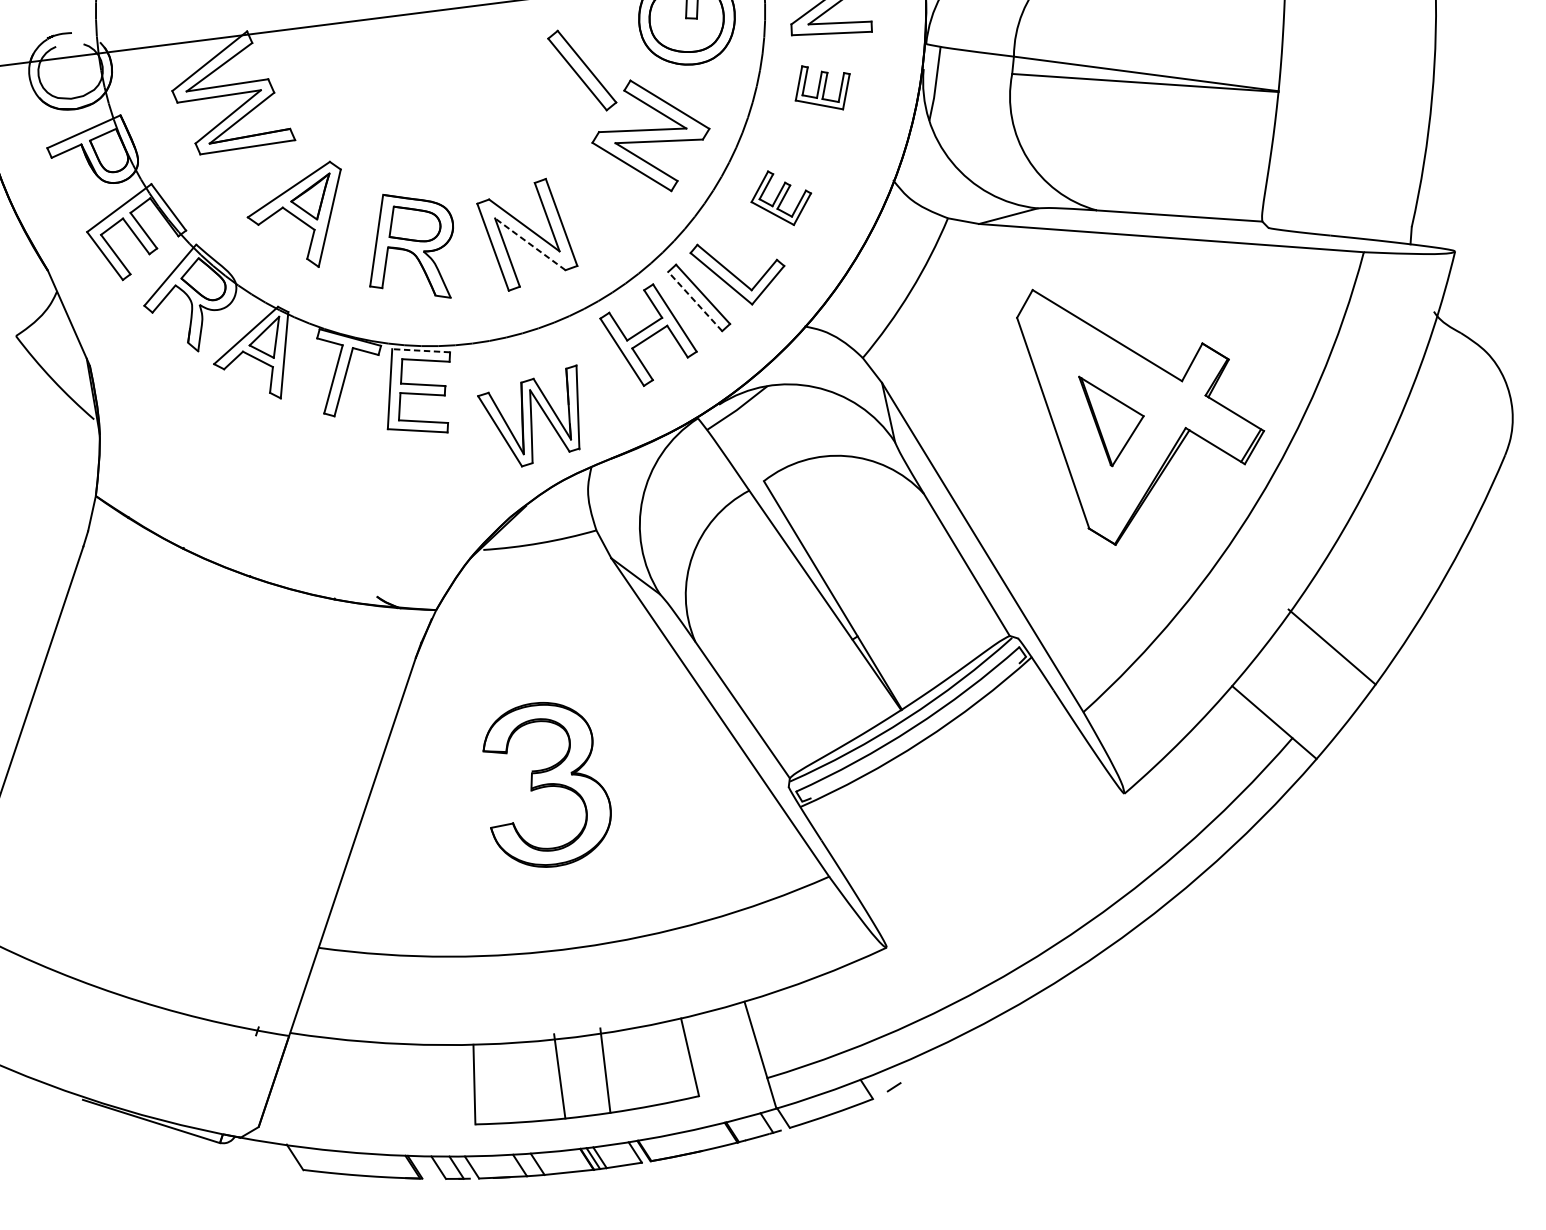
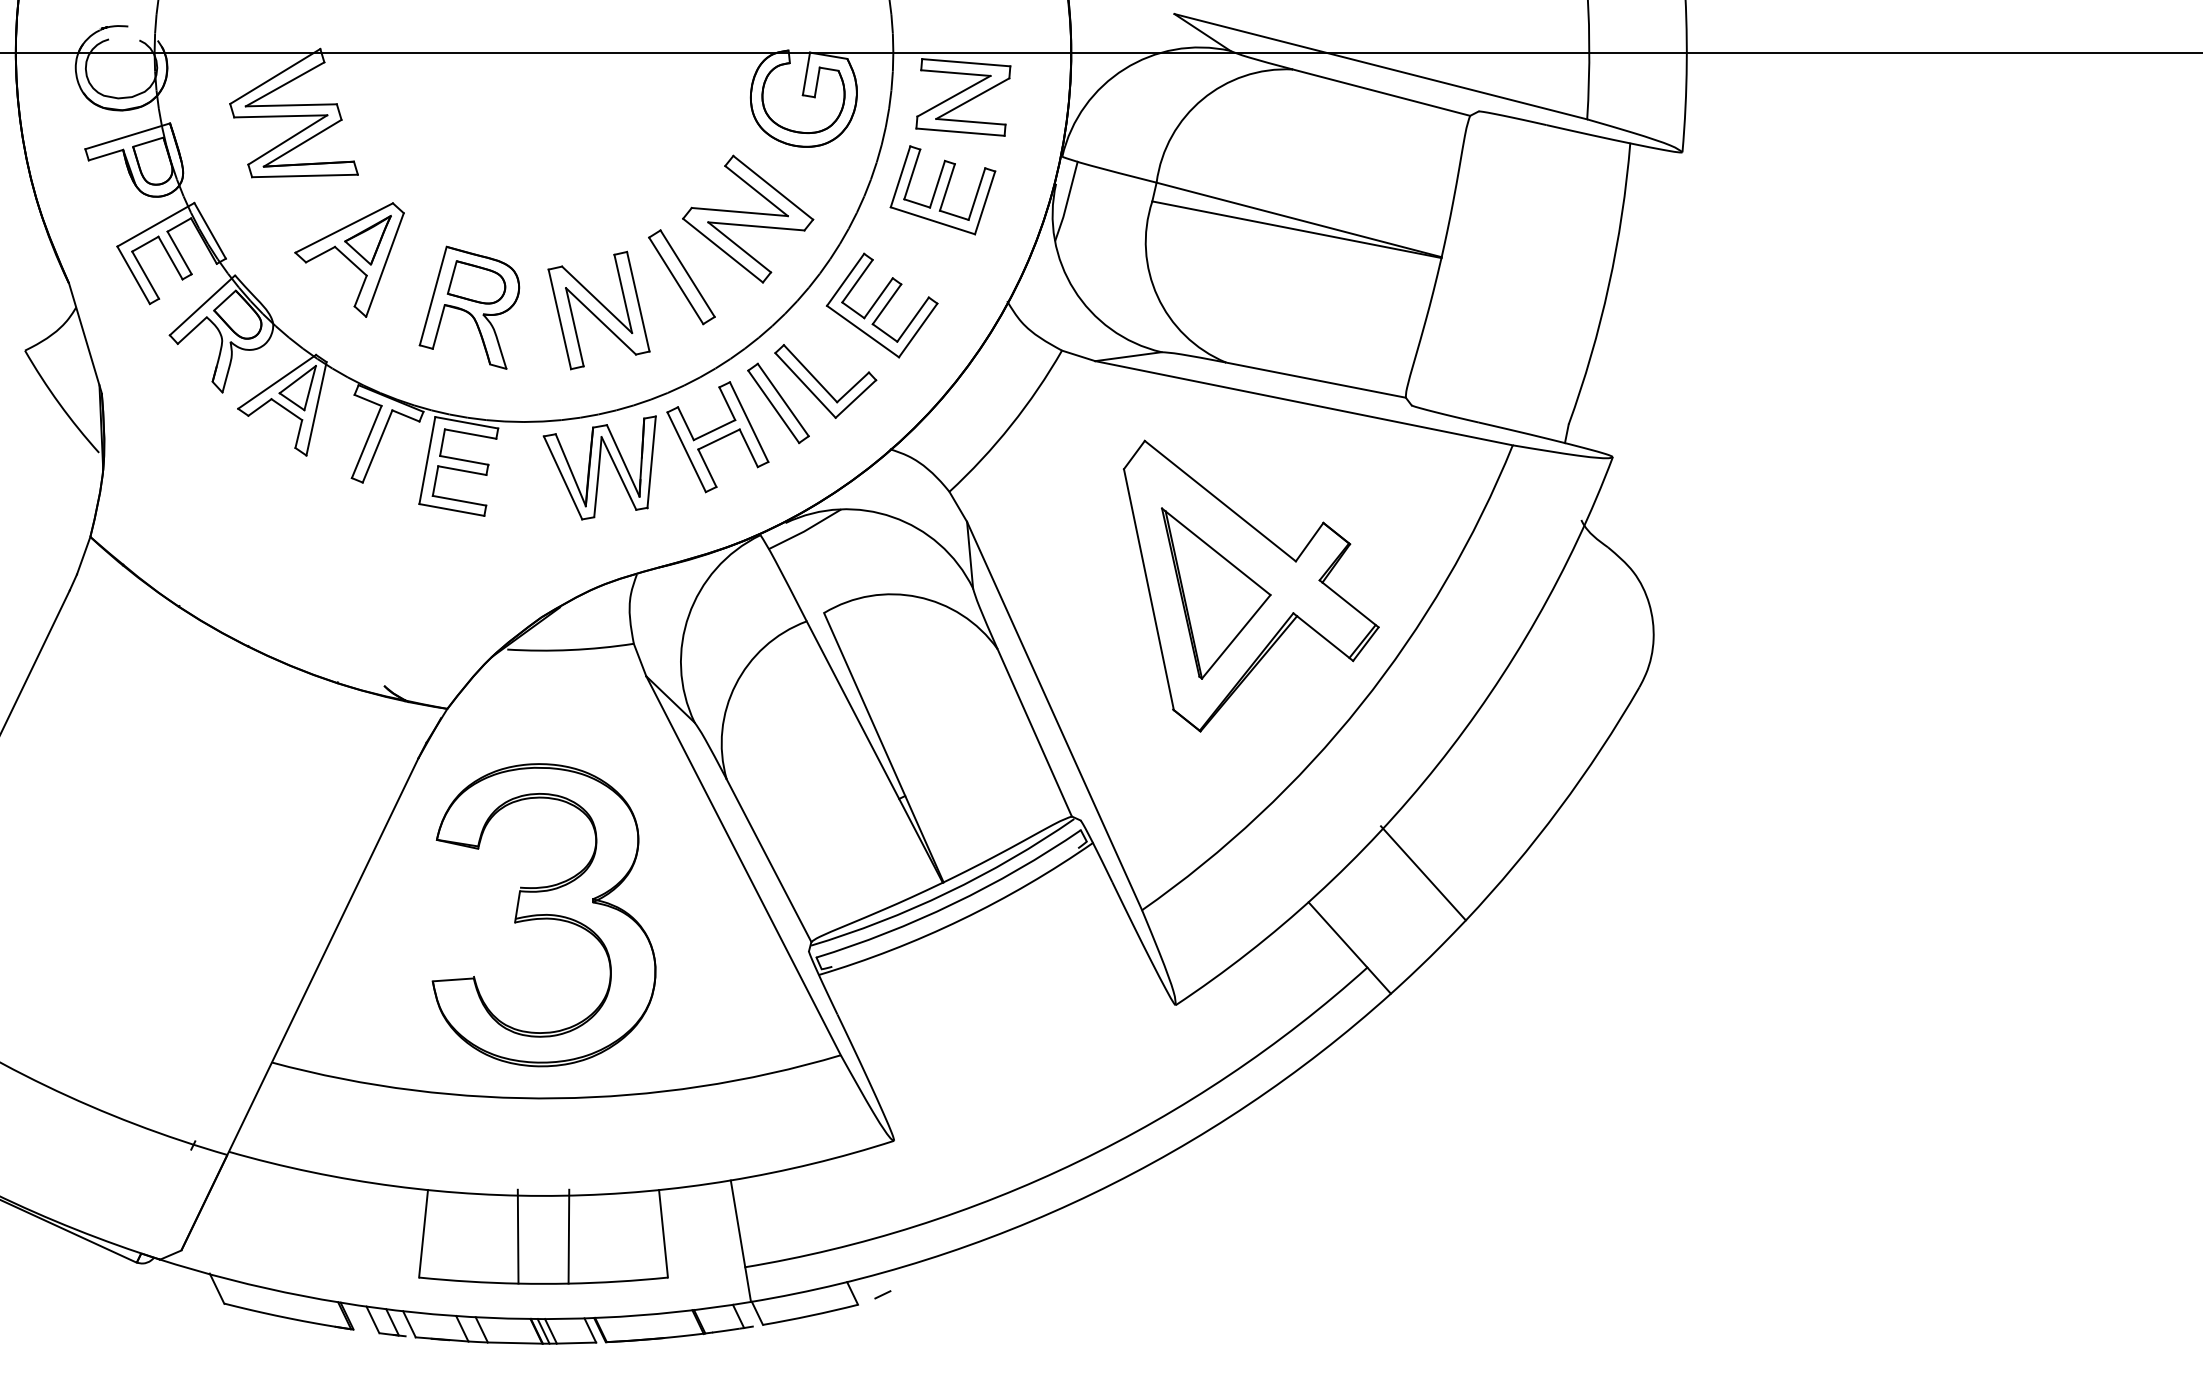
part: (581, 70) -> (681, 277), moved
part: (822, 87) -> (942, 190), size x1.67
part: (781, 198) -> (882, 305), size x1.67
line: (529, 244) -> (600, 321), dashed -> solid
line: (695, 301) -> (773, 406), dashed -> solid
line: (420, 350) -> (466, 422), dashed -> solid
part: (531, 417) -> (599, 467), moved
part: (1114, 419) -> (1216, 593), size x1.67
part: (546, 784) -> (543, 915), size x1.67

